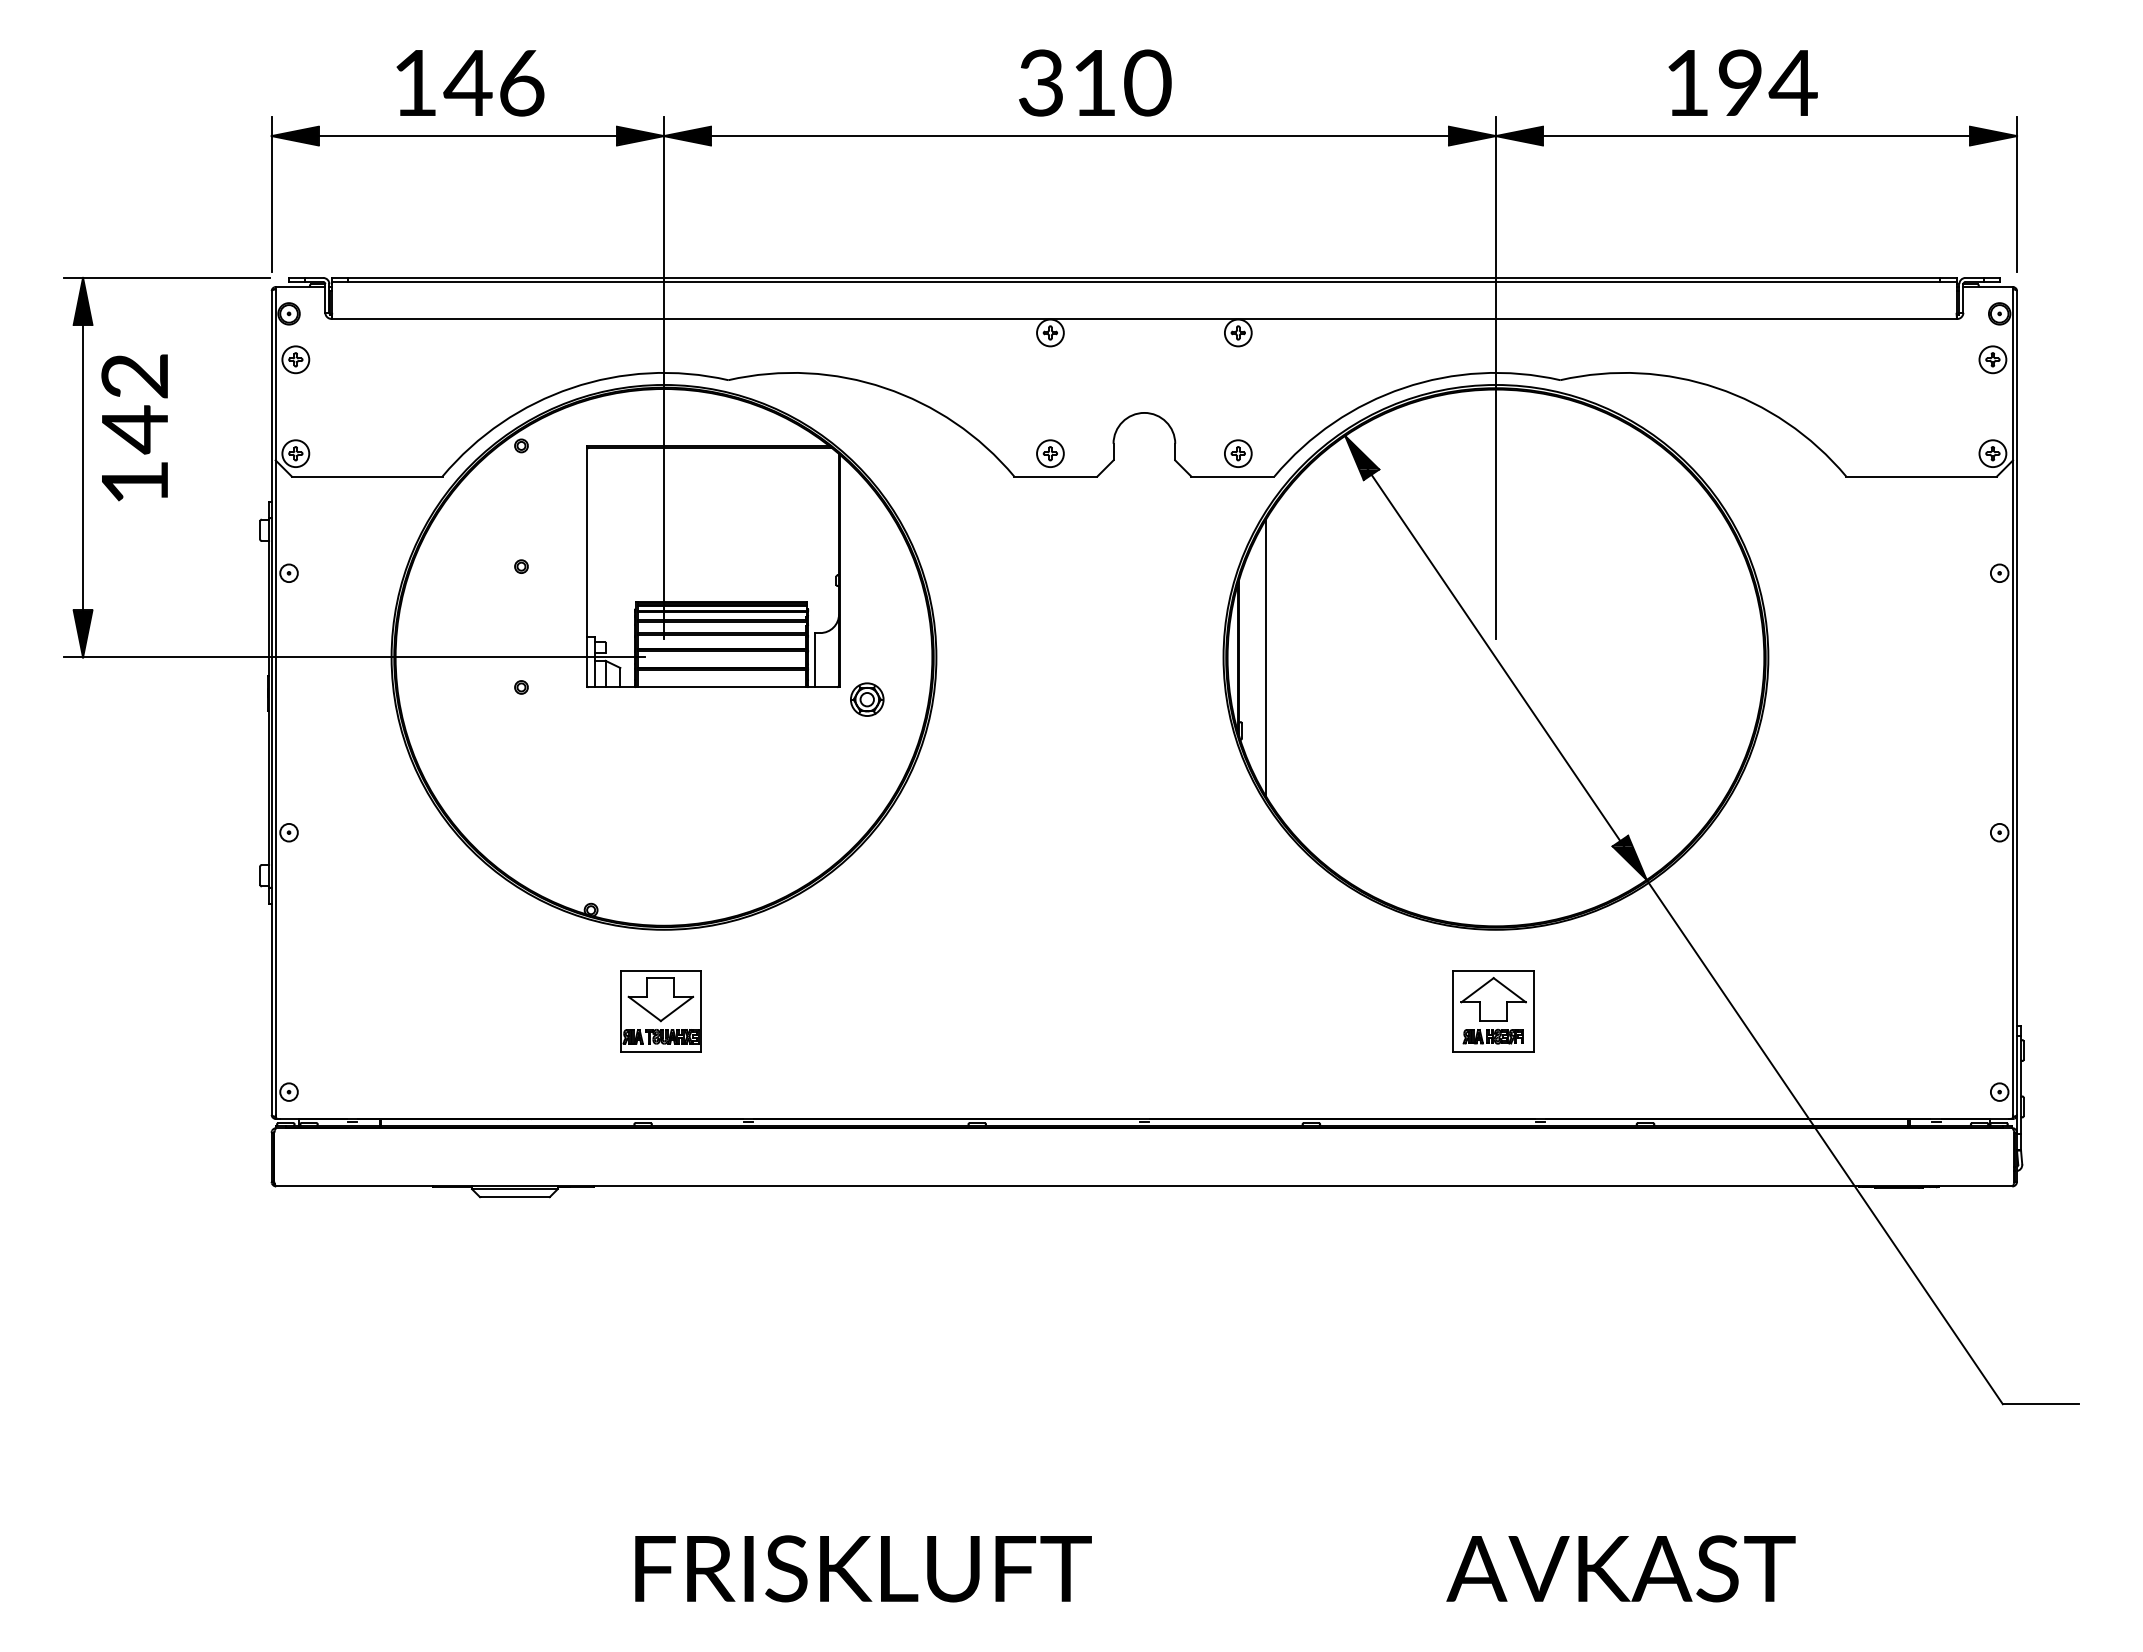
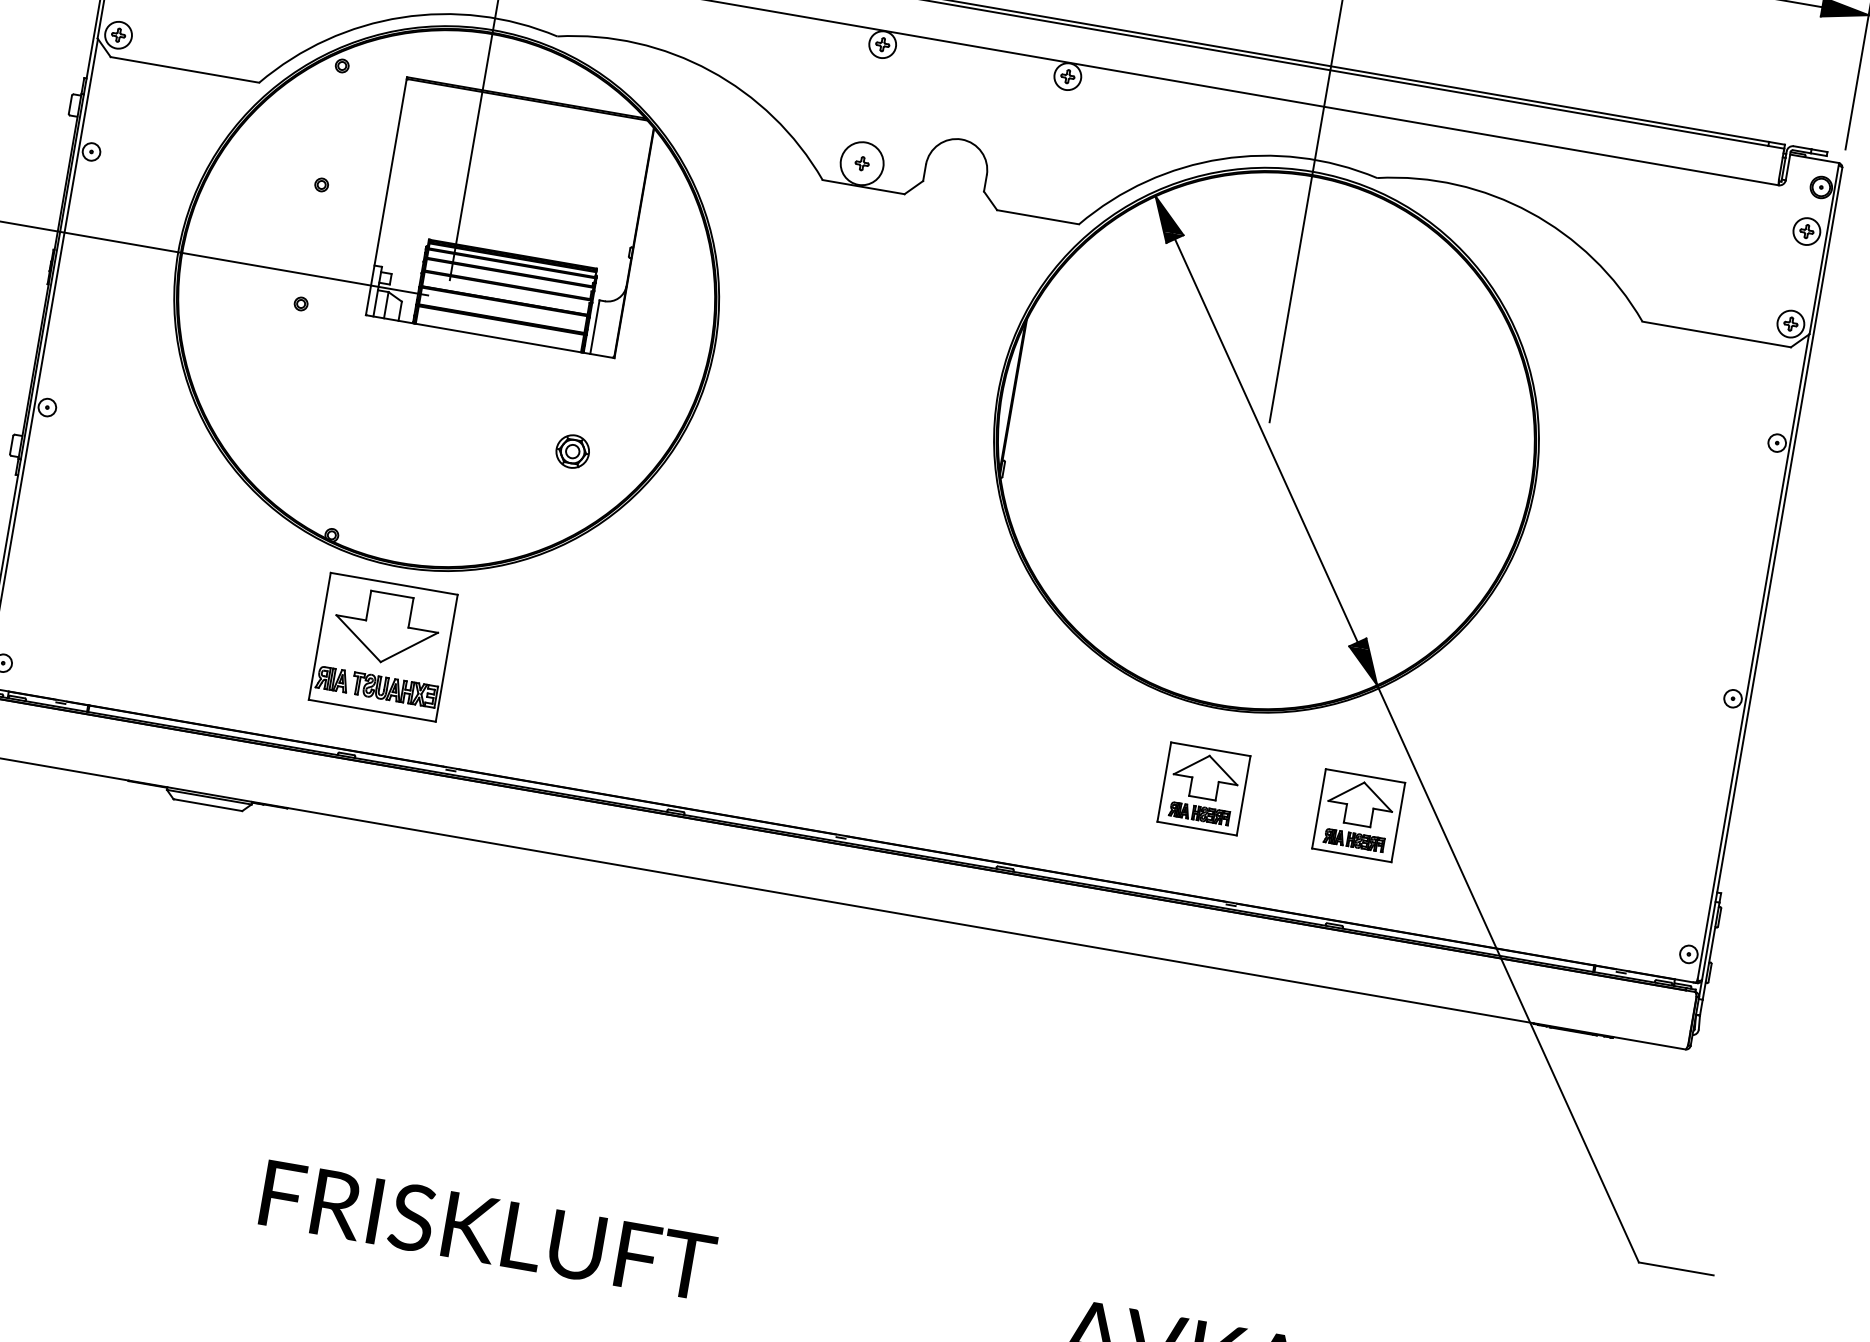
circle: (1050, 453) -> (862, 163), size x1.6
part: (1238, 453) -> (1047, 195), removed
line: (1266, 657) -> (1040, 401), removed
part: (867, 699) -> (573, 451), moved
part: (660, 1011) -> (382, 646), size x1.6
part: (1650, 1011) -> (1358, 815), added

